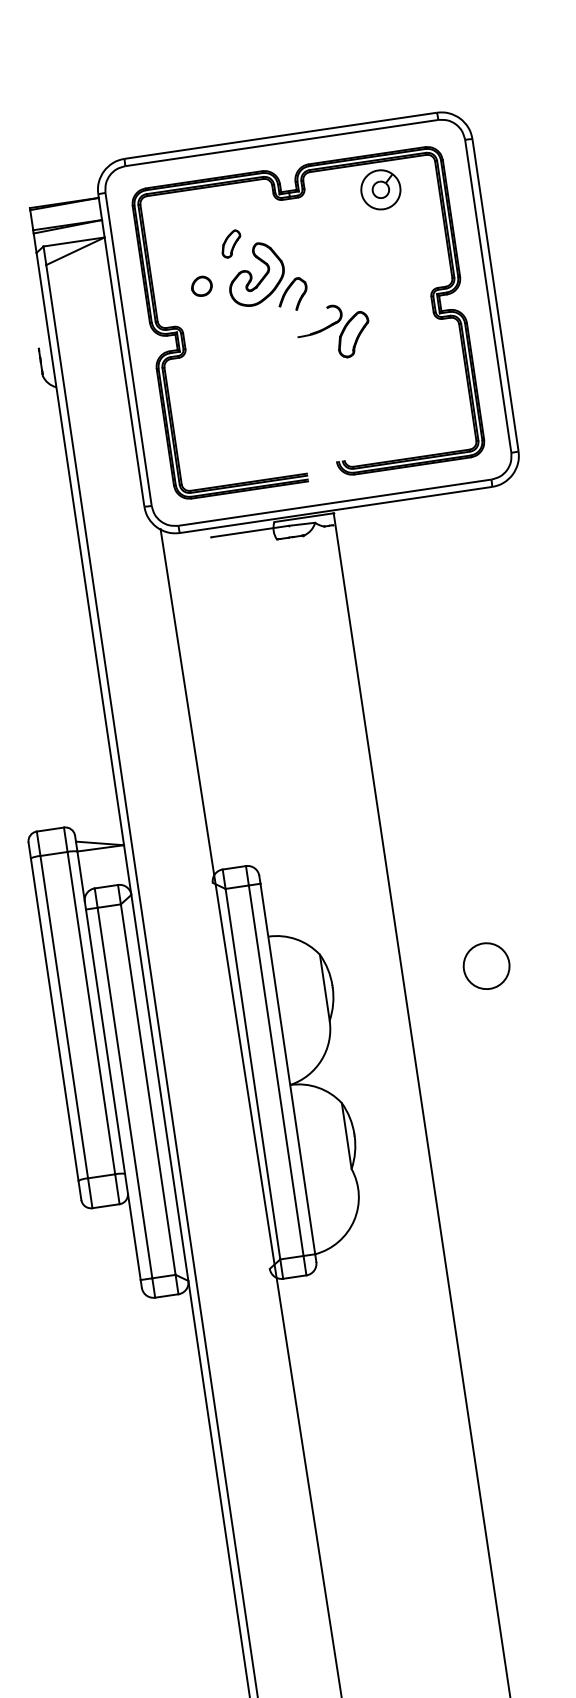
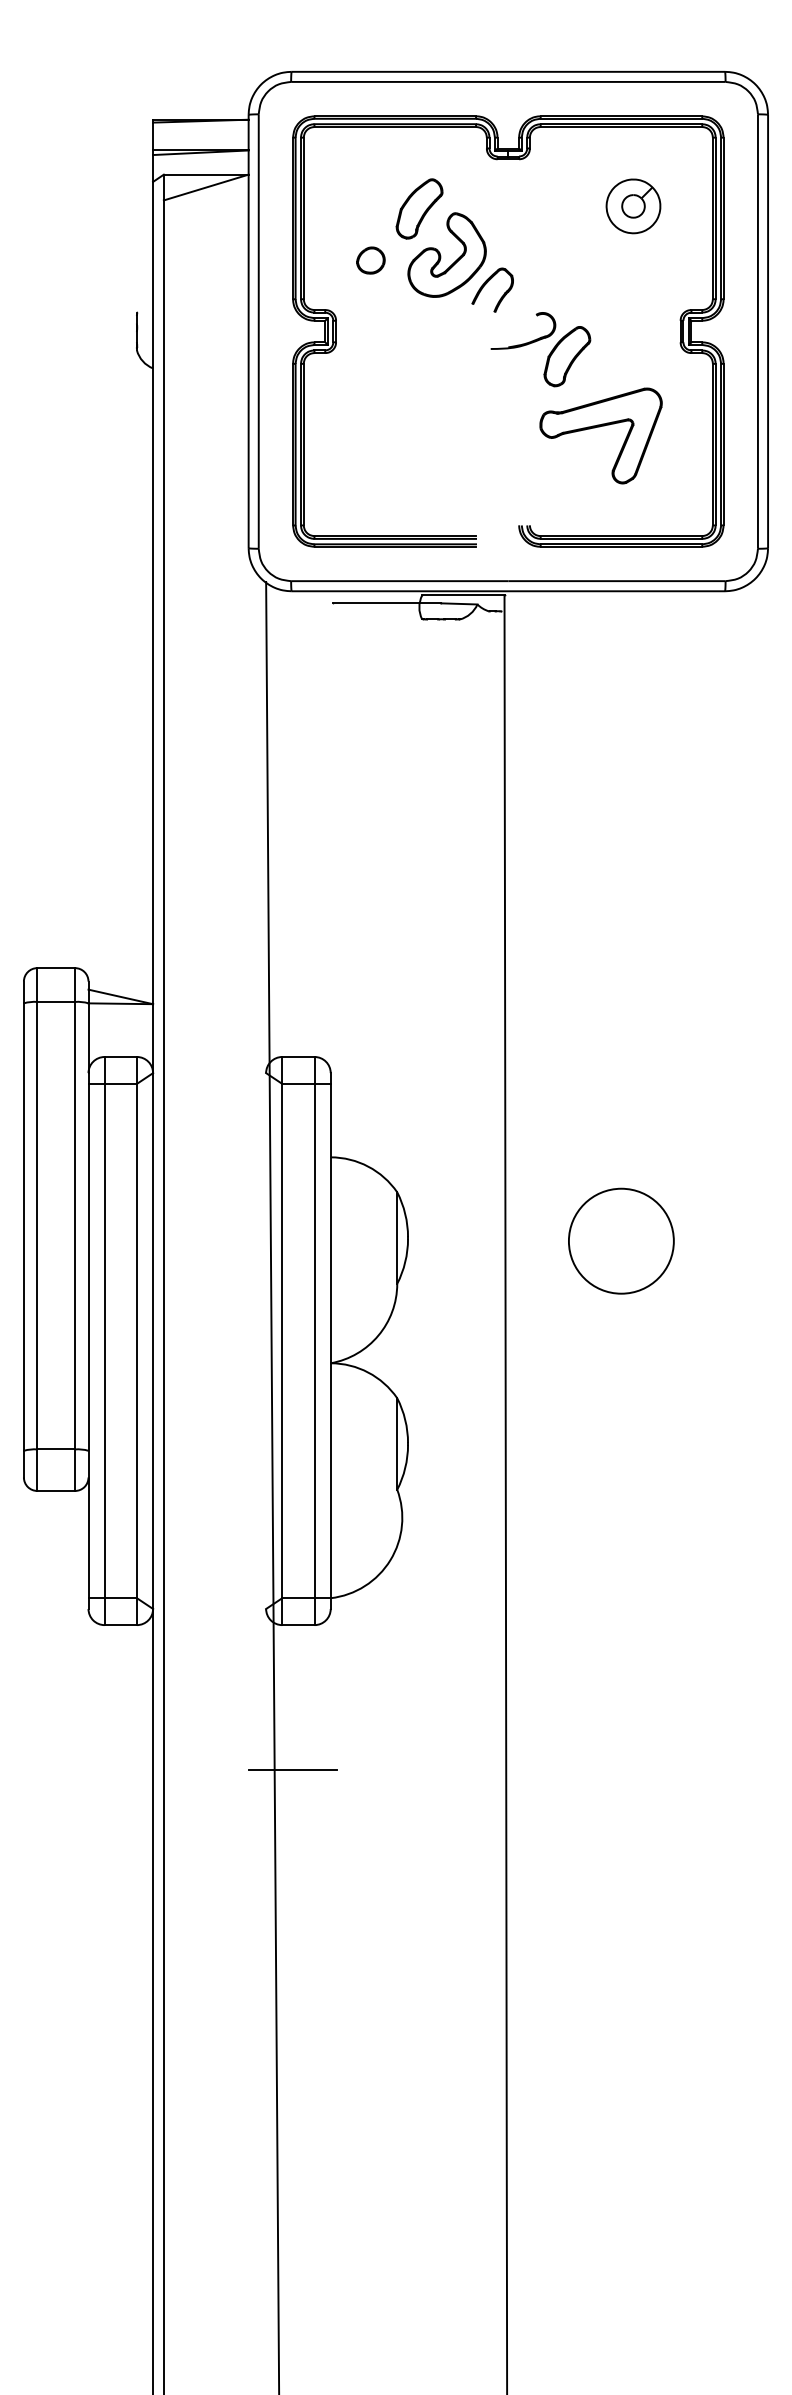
part: (380, 189) -> (633, 206), moved
part: (231, 243) -> (419, 208), size x1.67
part: (385, 382) -> (600, 427), added
circle: (485, 965) -> (620, 1240), size x1.67
line: (305, 1381) -> (292, 1769), added

